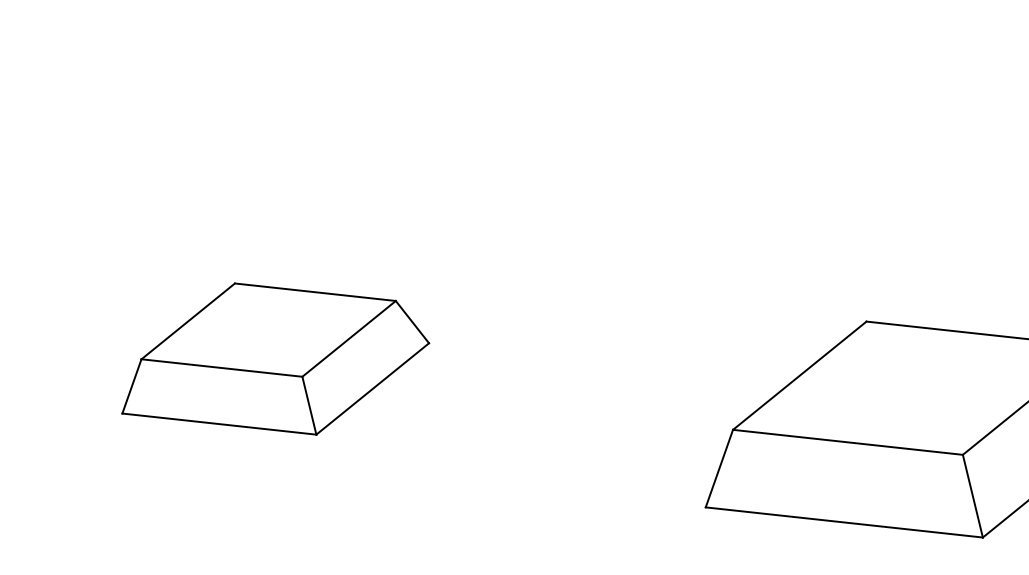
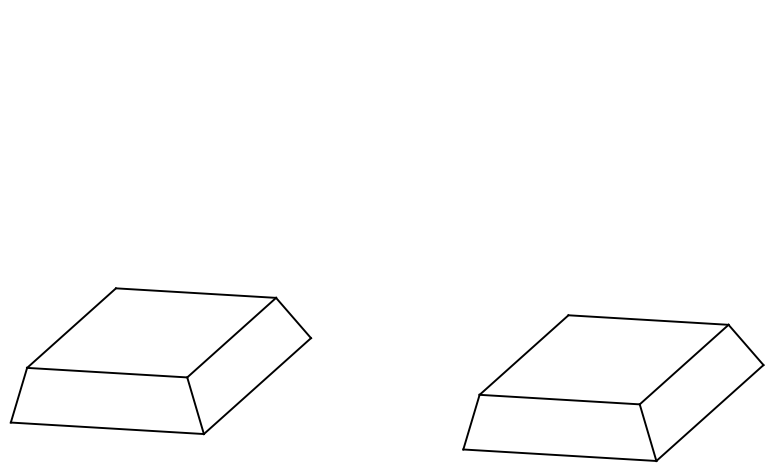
part: (276, 359) -> (160, 361), size x1.43

